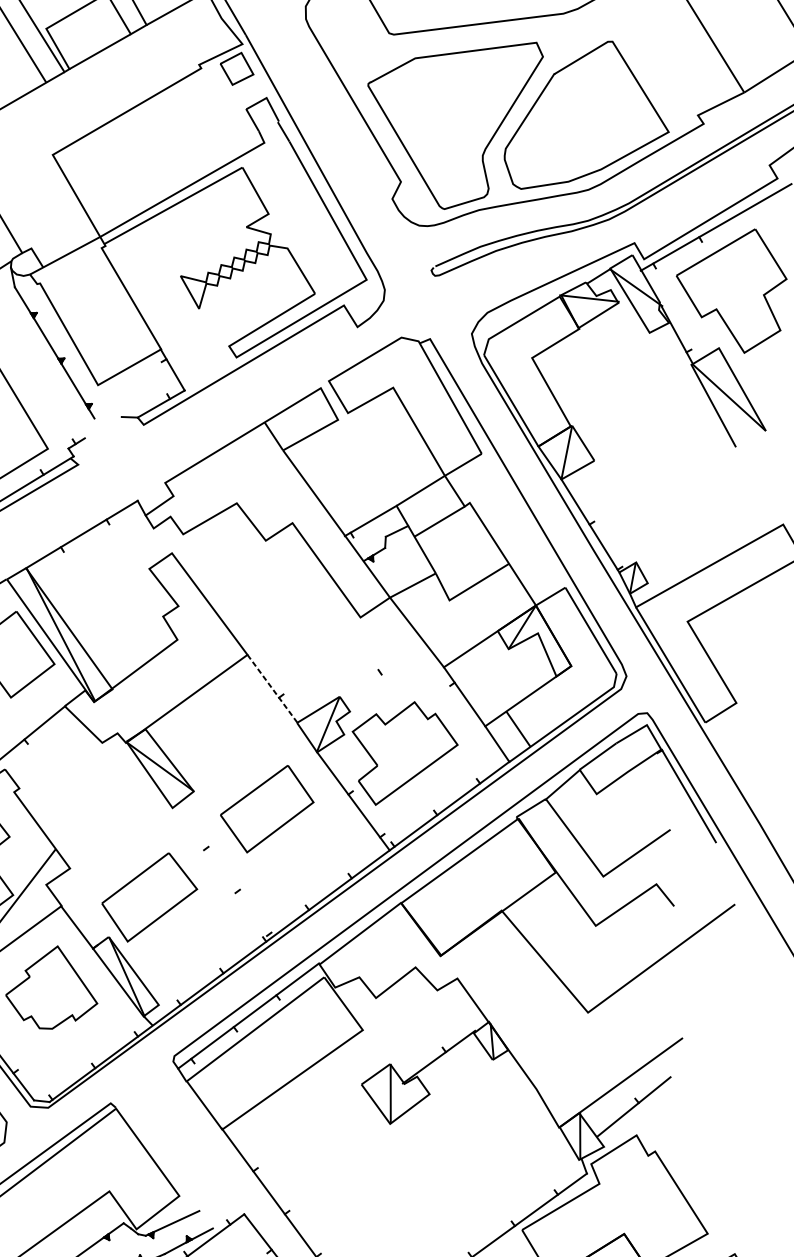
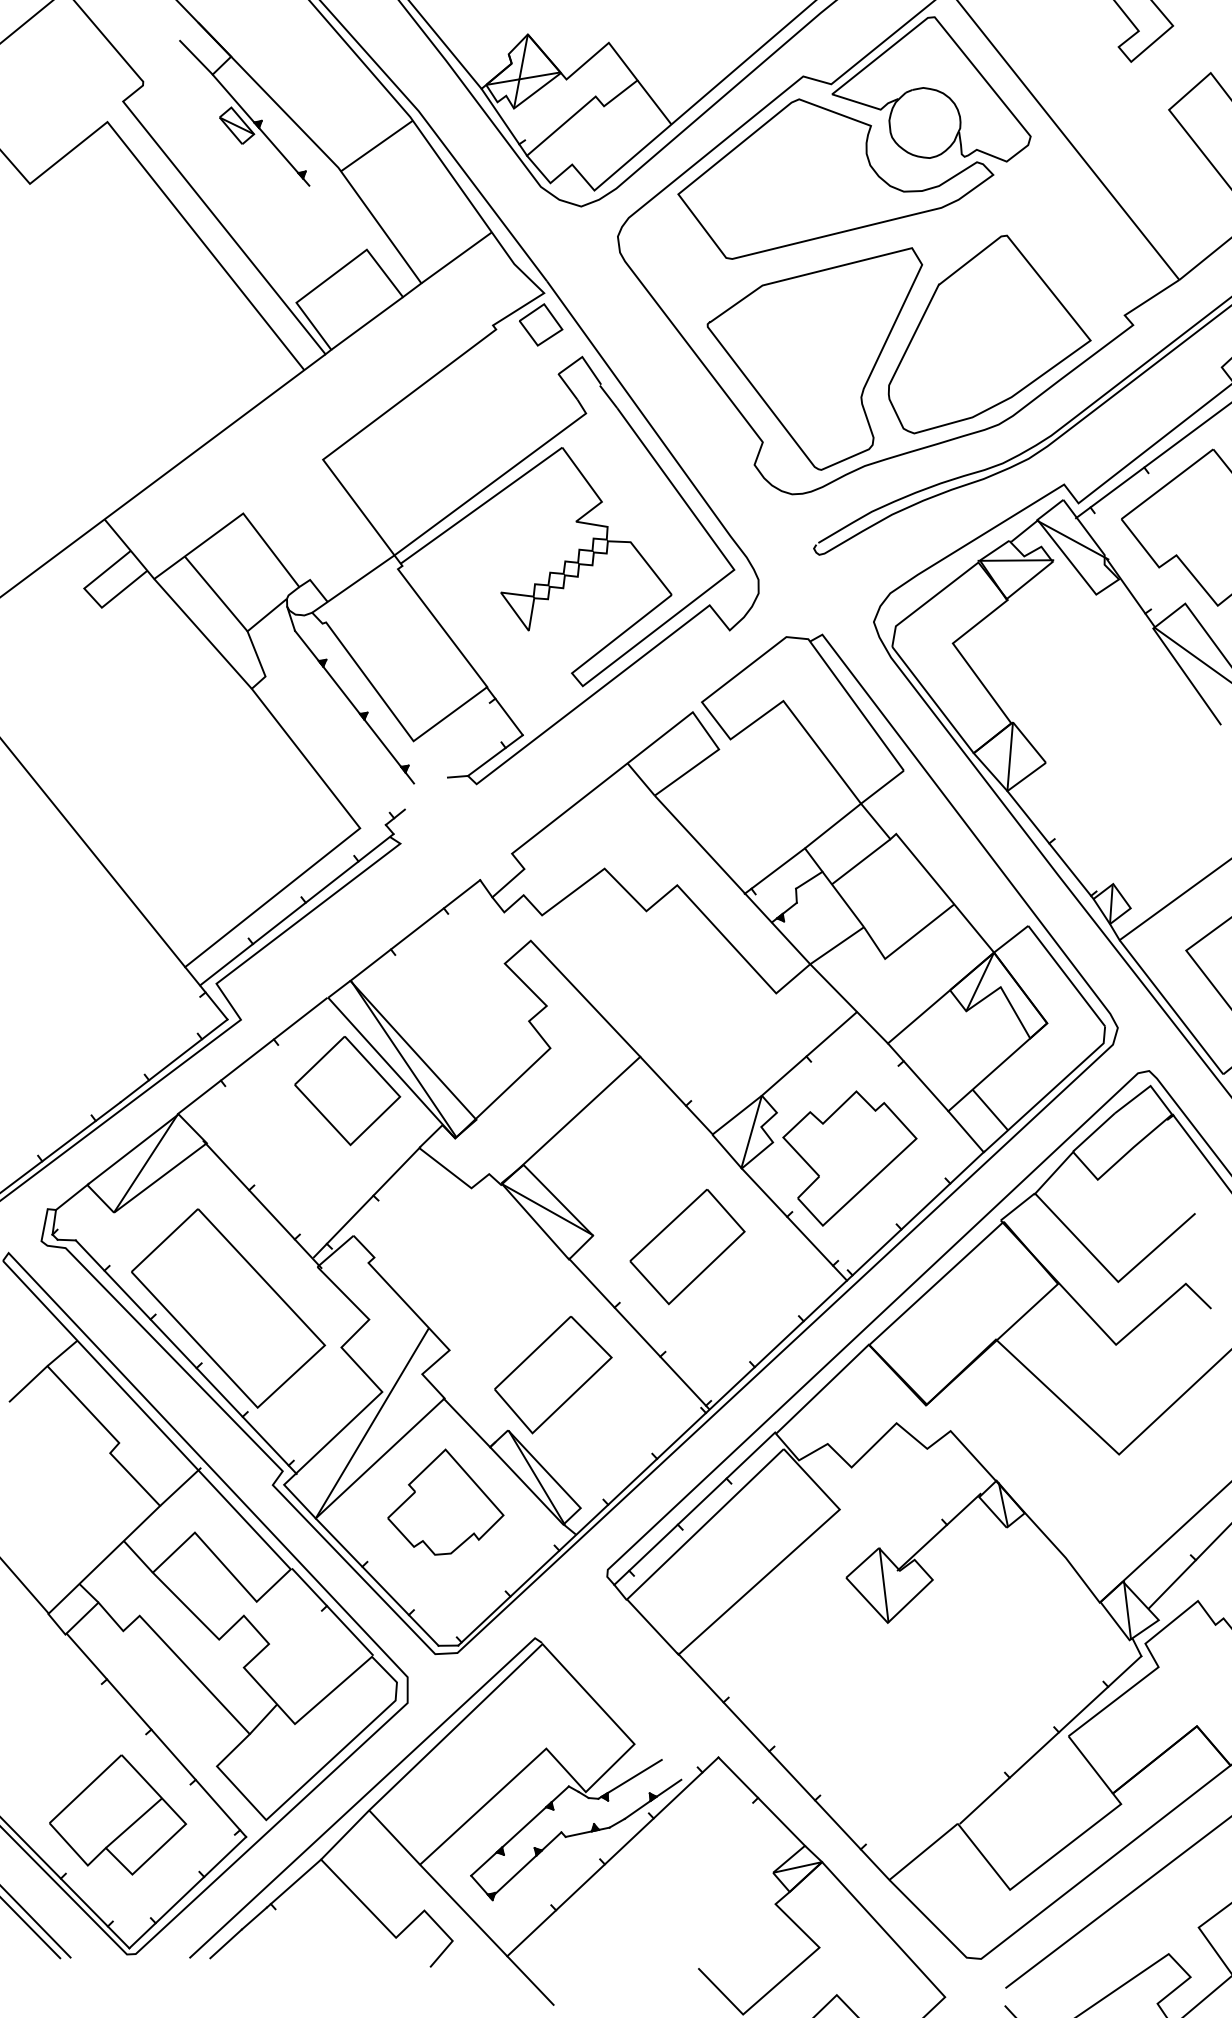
line: (380, 667) -> (808, 1053), added
line: (272, 689) -> (676, 1096), dashed -> solid
line: (220, 872) -> (638, 1333), added

